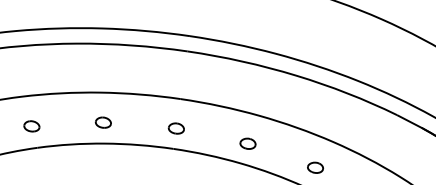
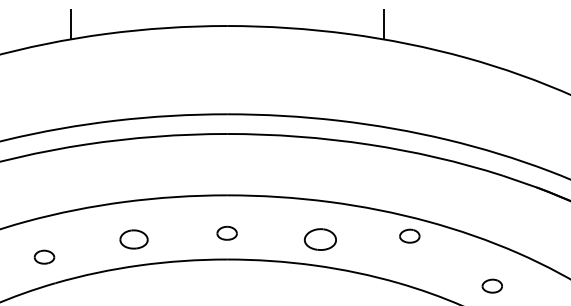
part: (103, 121) -> (133, 238), size x1.4
part: (247, 143) -> (319, 238), size x1.6
part: (315, 167) -> (409, 235), moved

